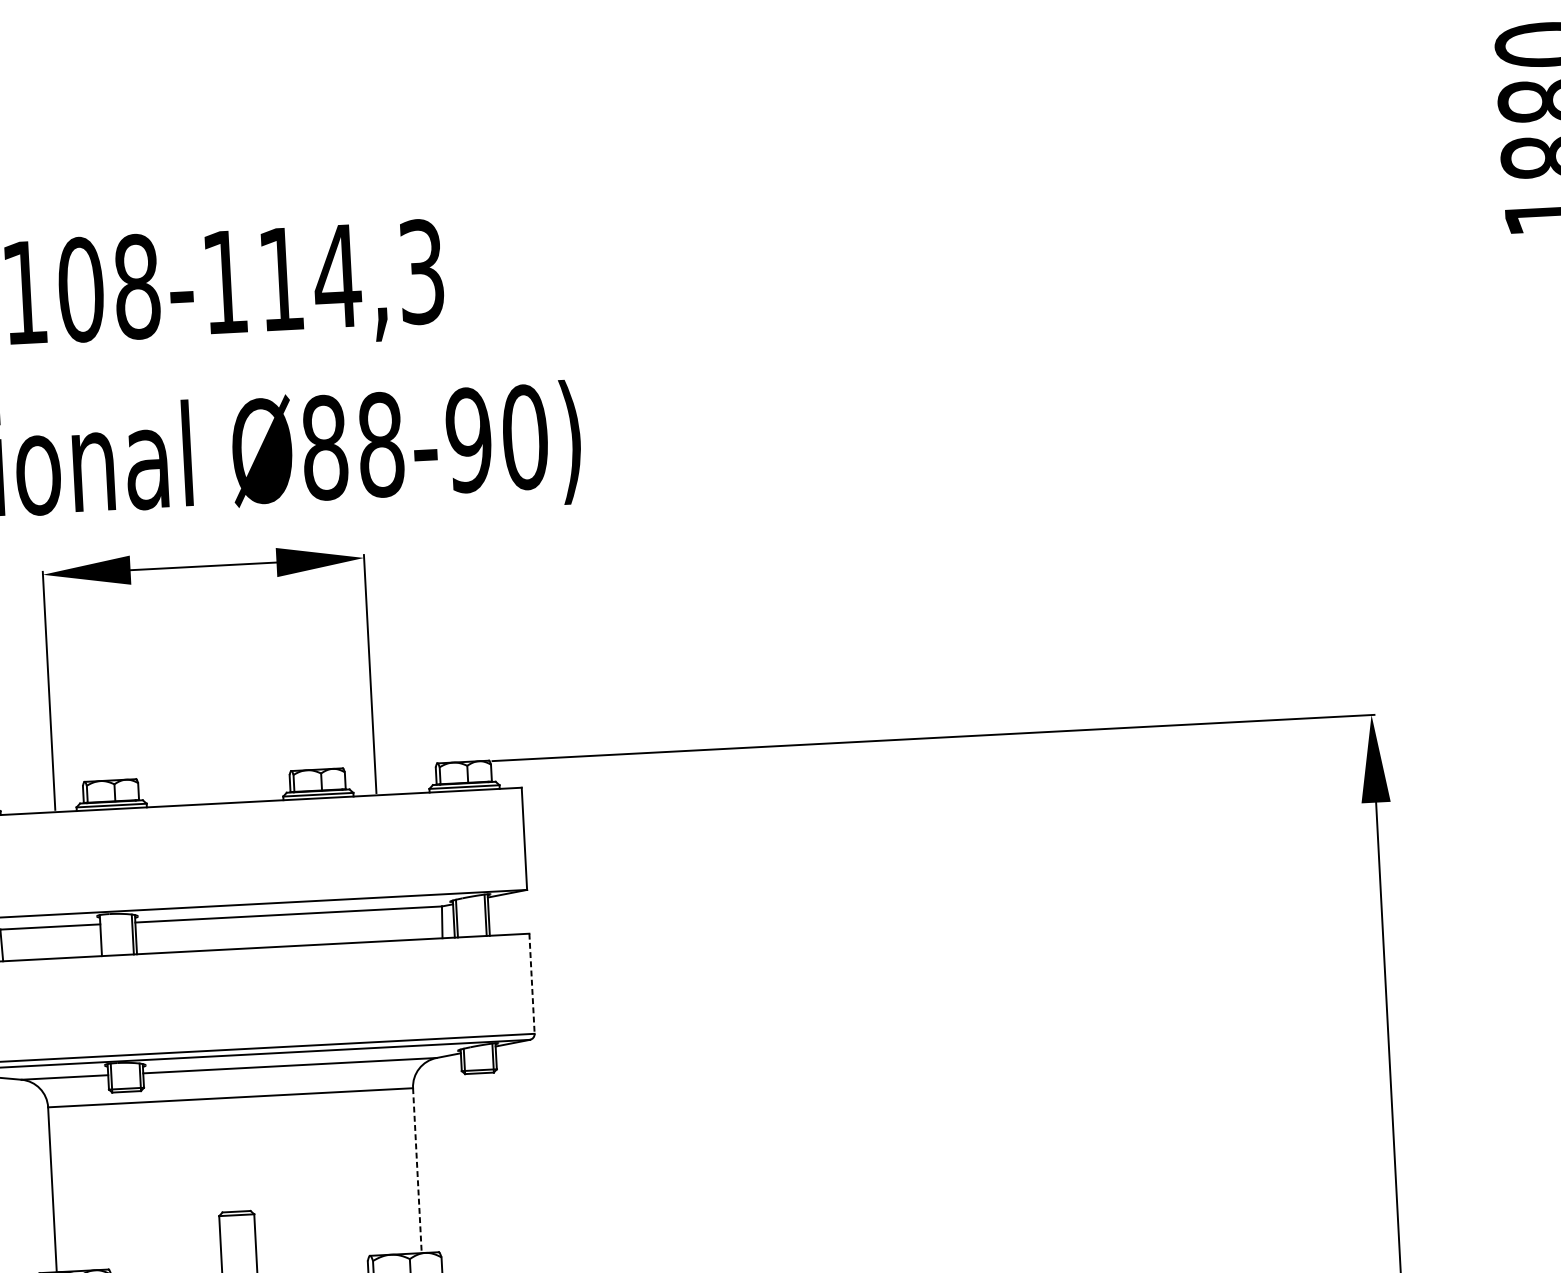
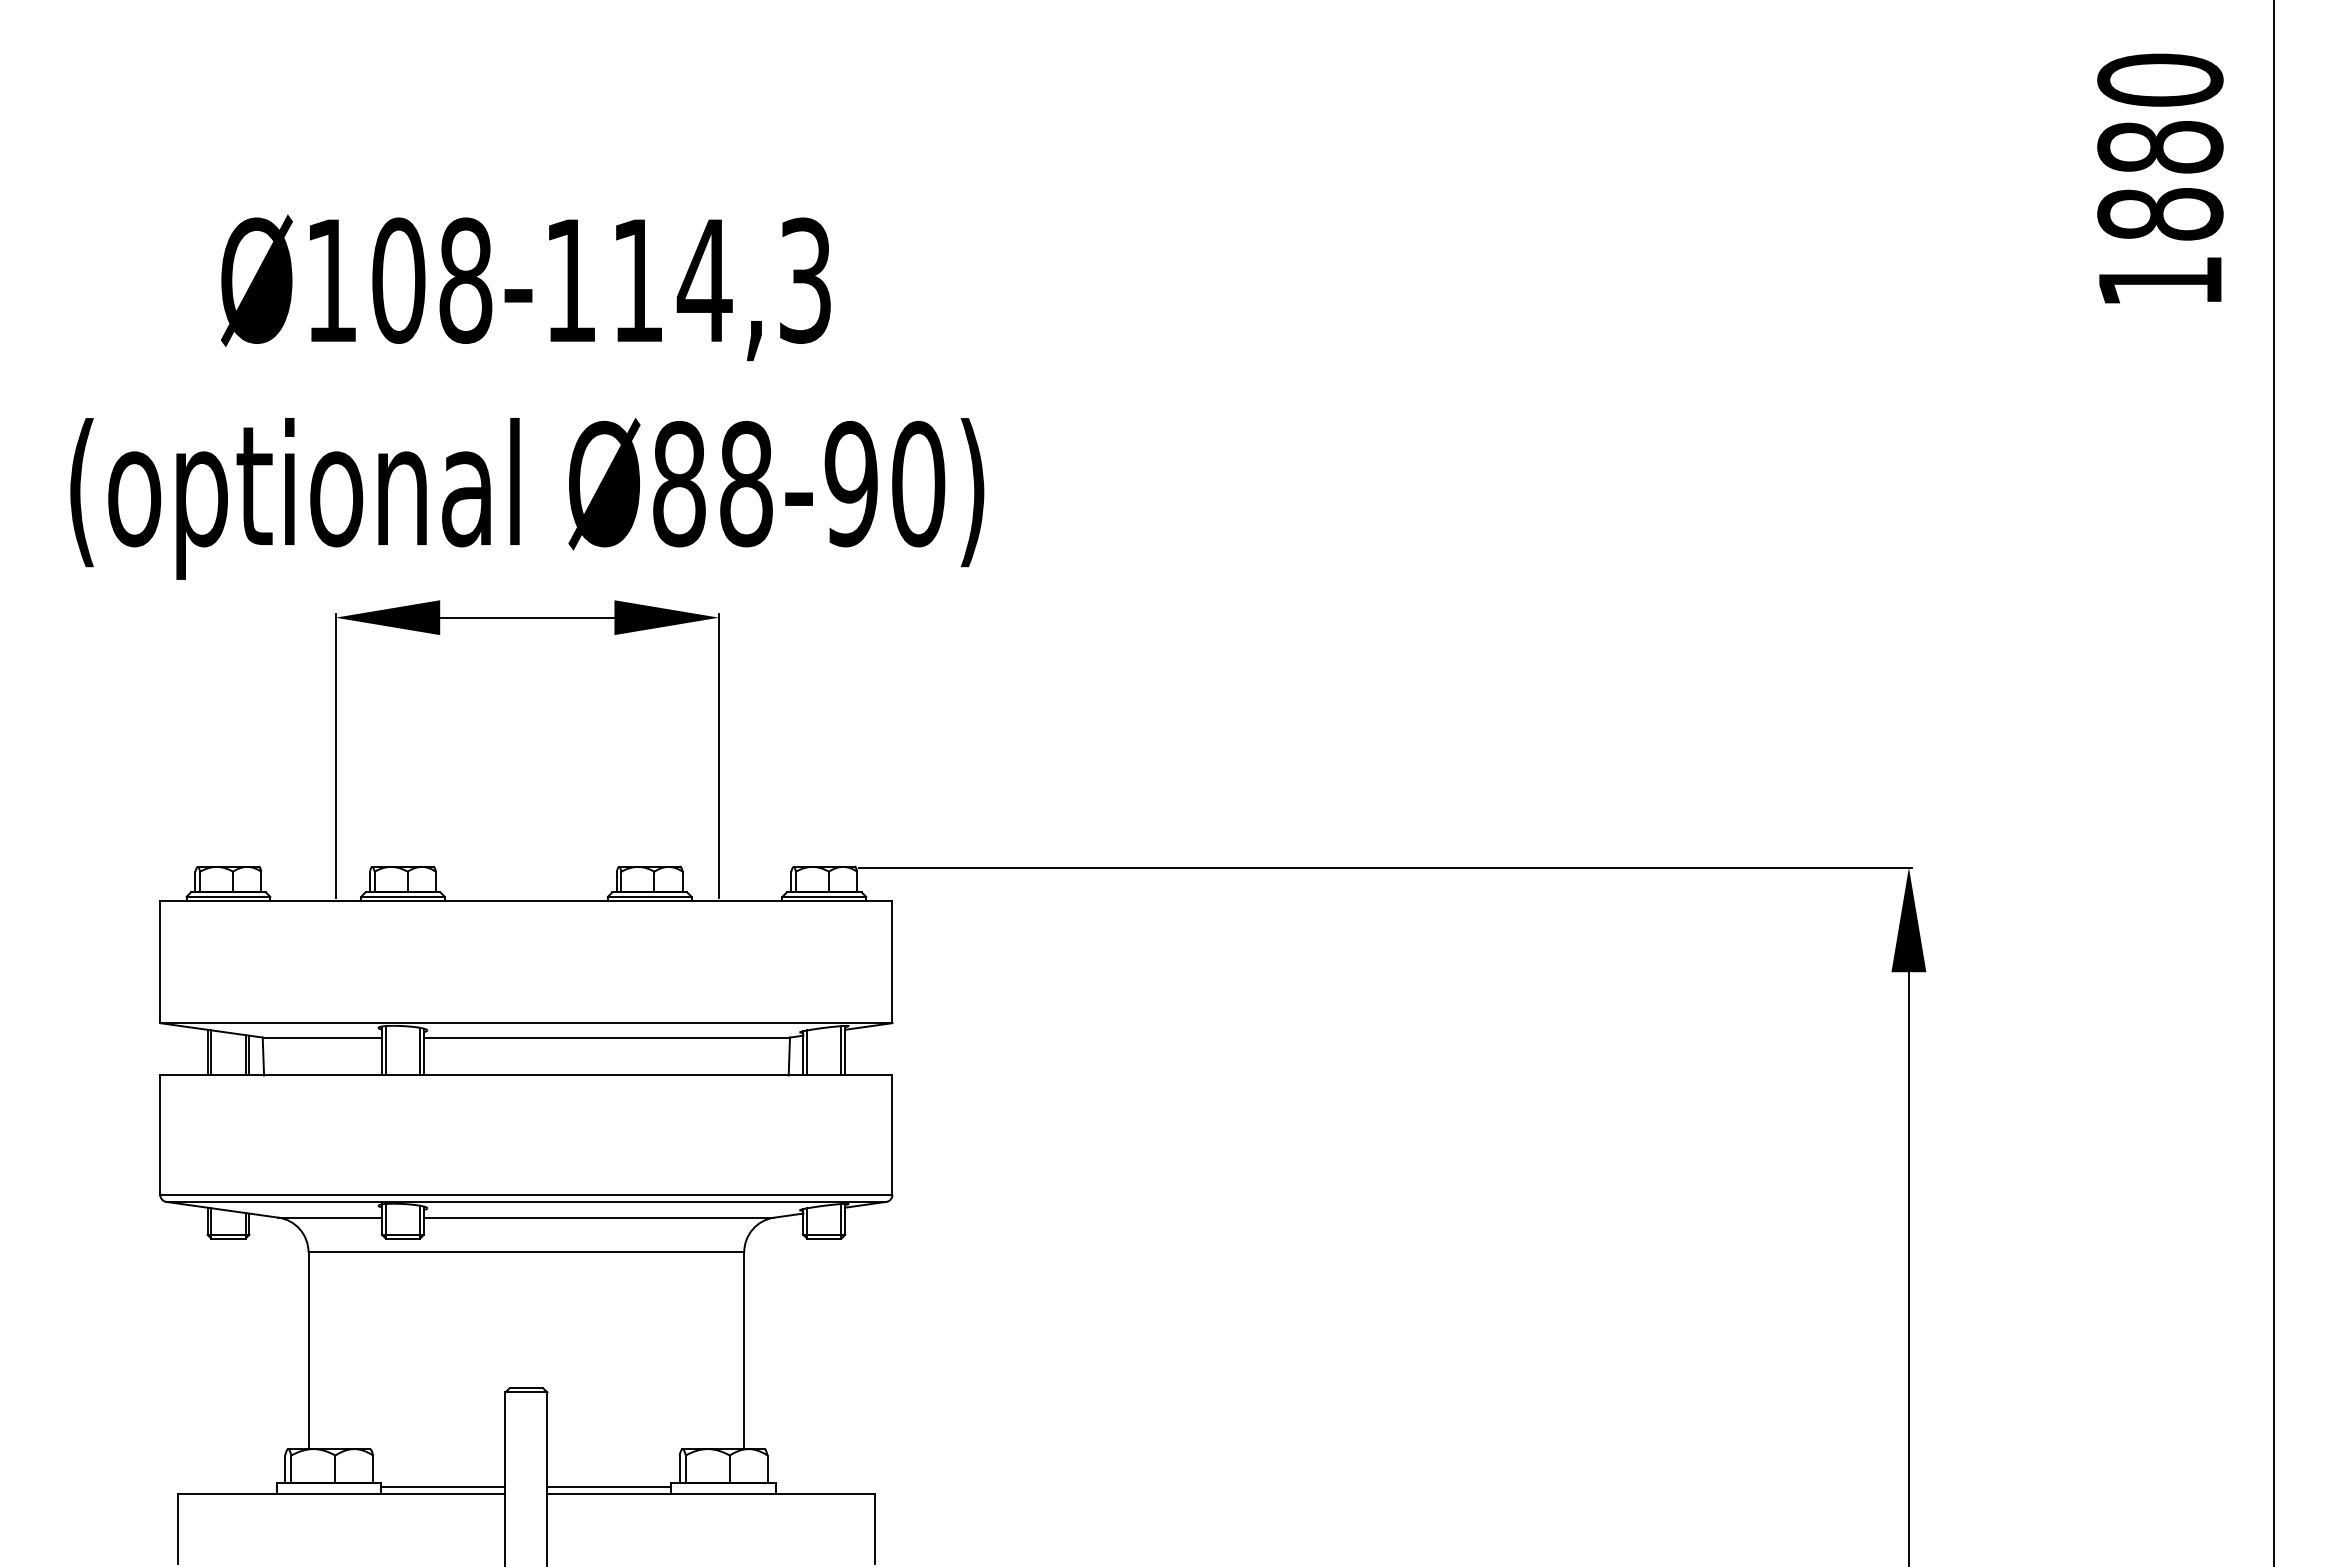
line: (103, 935) -> (385, 1050), added
line: (532, 983) -> (892, 1135), dashed -> solid
line: (417, 1171) -> (744, 1351), dashed -> solid

